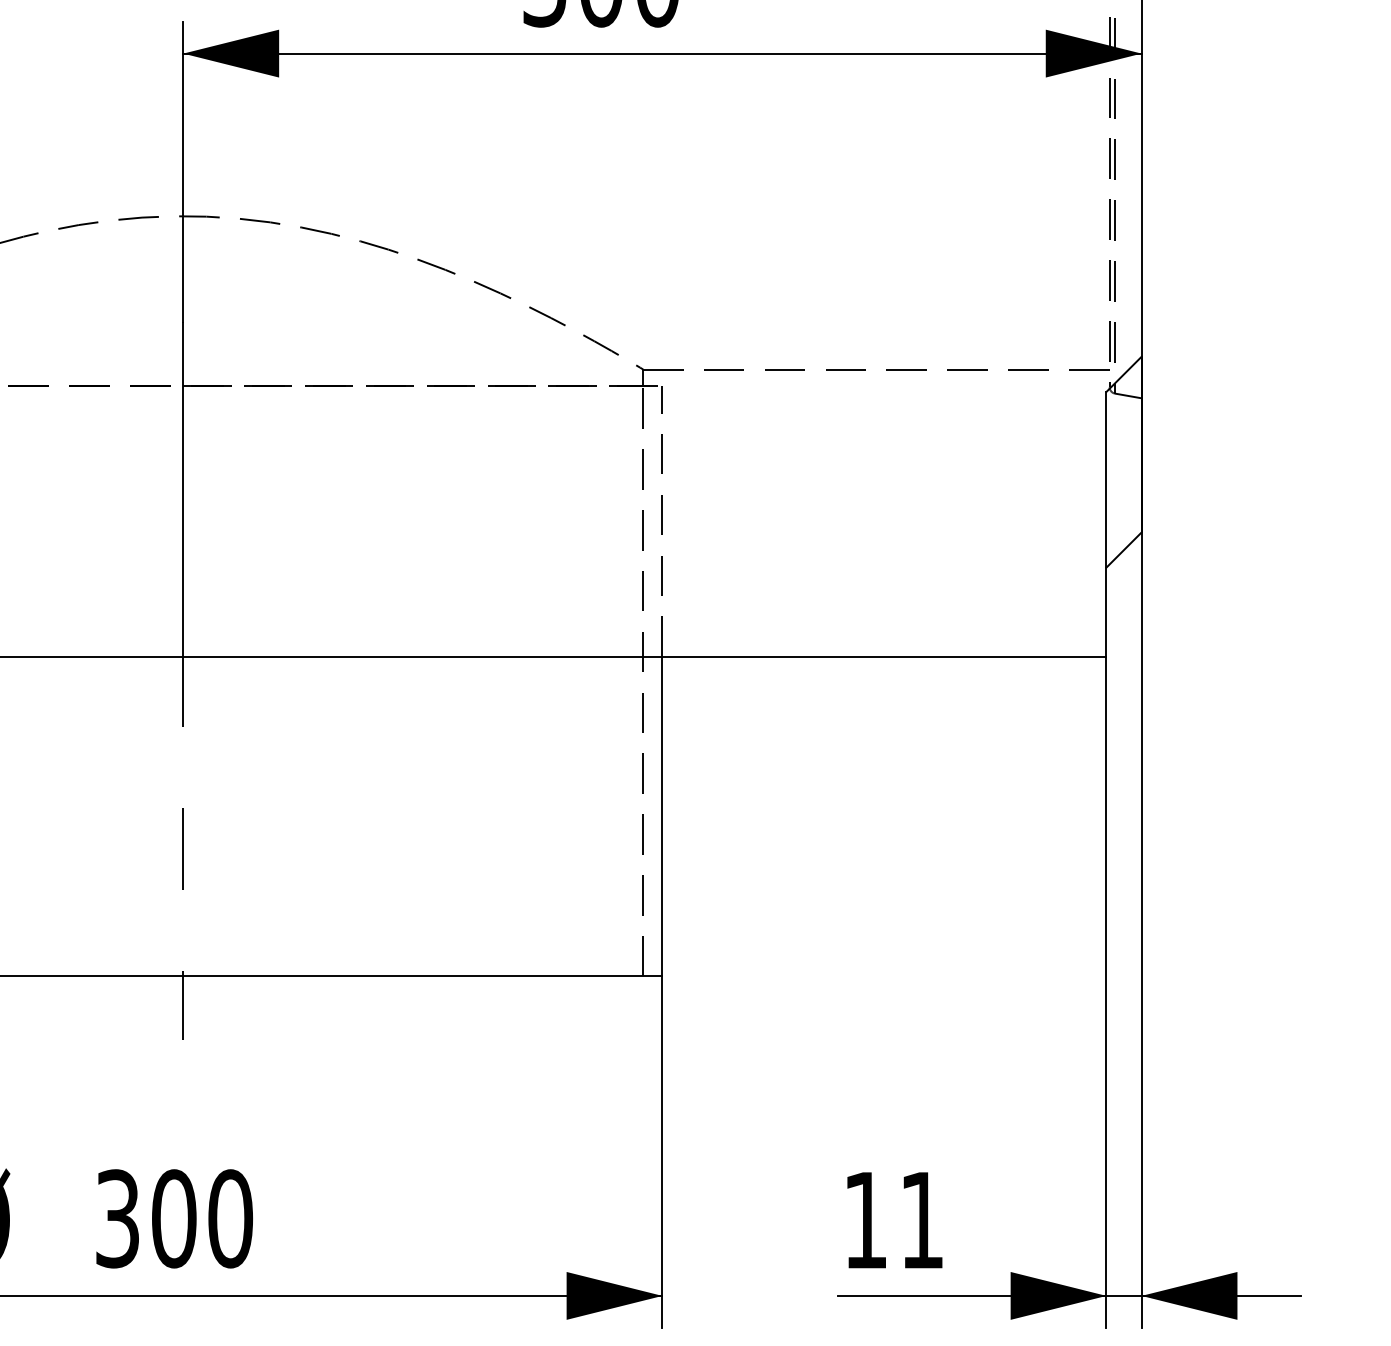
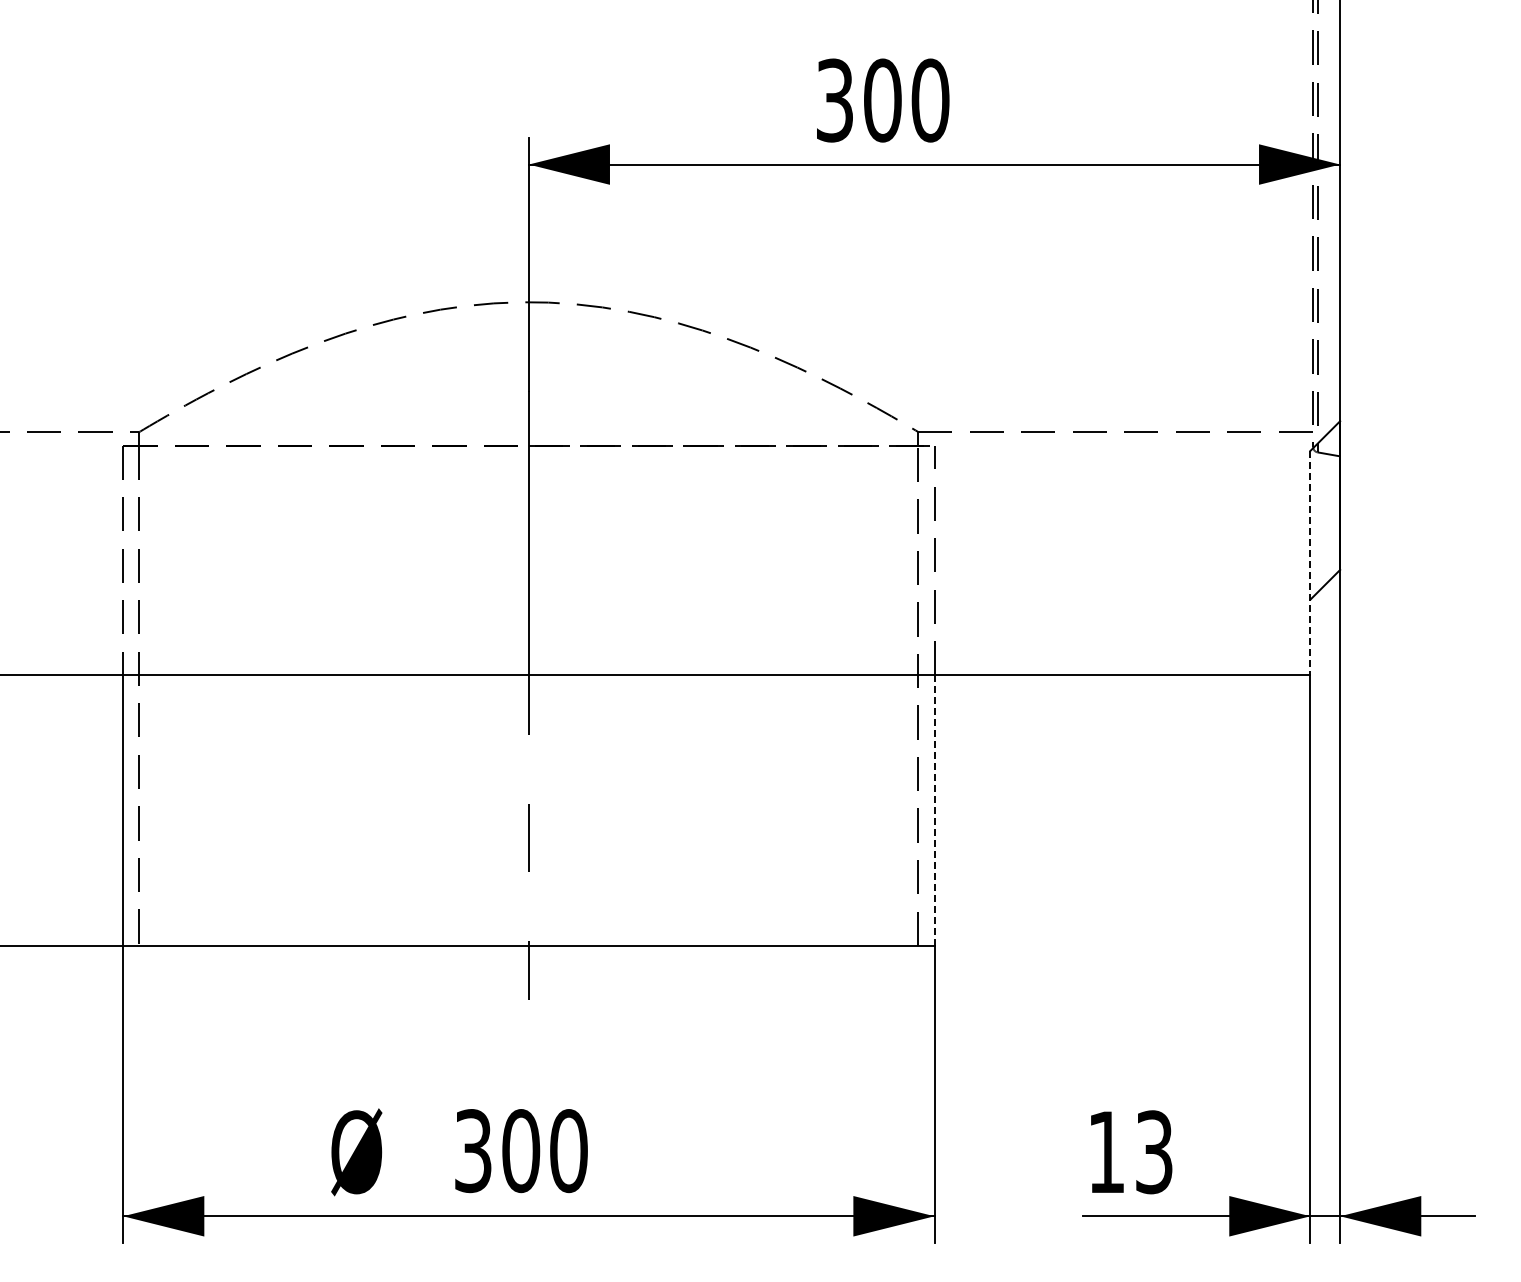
line: (1106, 524) -> (1310, 563), solid -> dashed
line: (662, 816) -> (934, 810), solid -> dashed
text: (922, 1220) -> (1154, 1152), 11 -> 13

